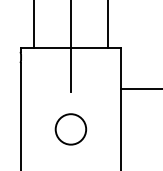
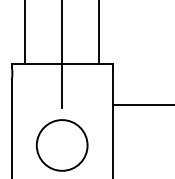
circle: (70, 129) -> (61, 145), size x1.67

